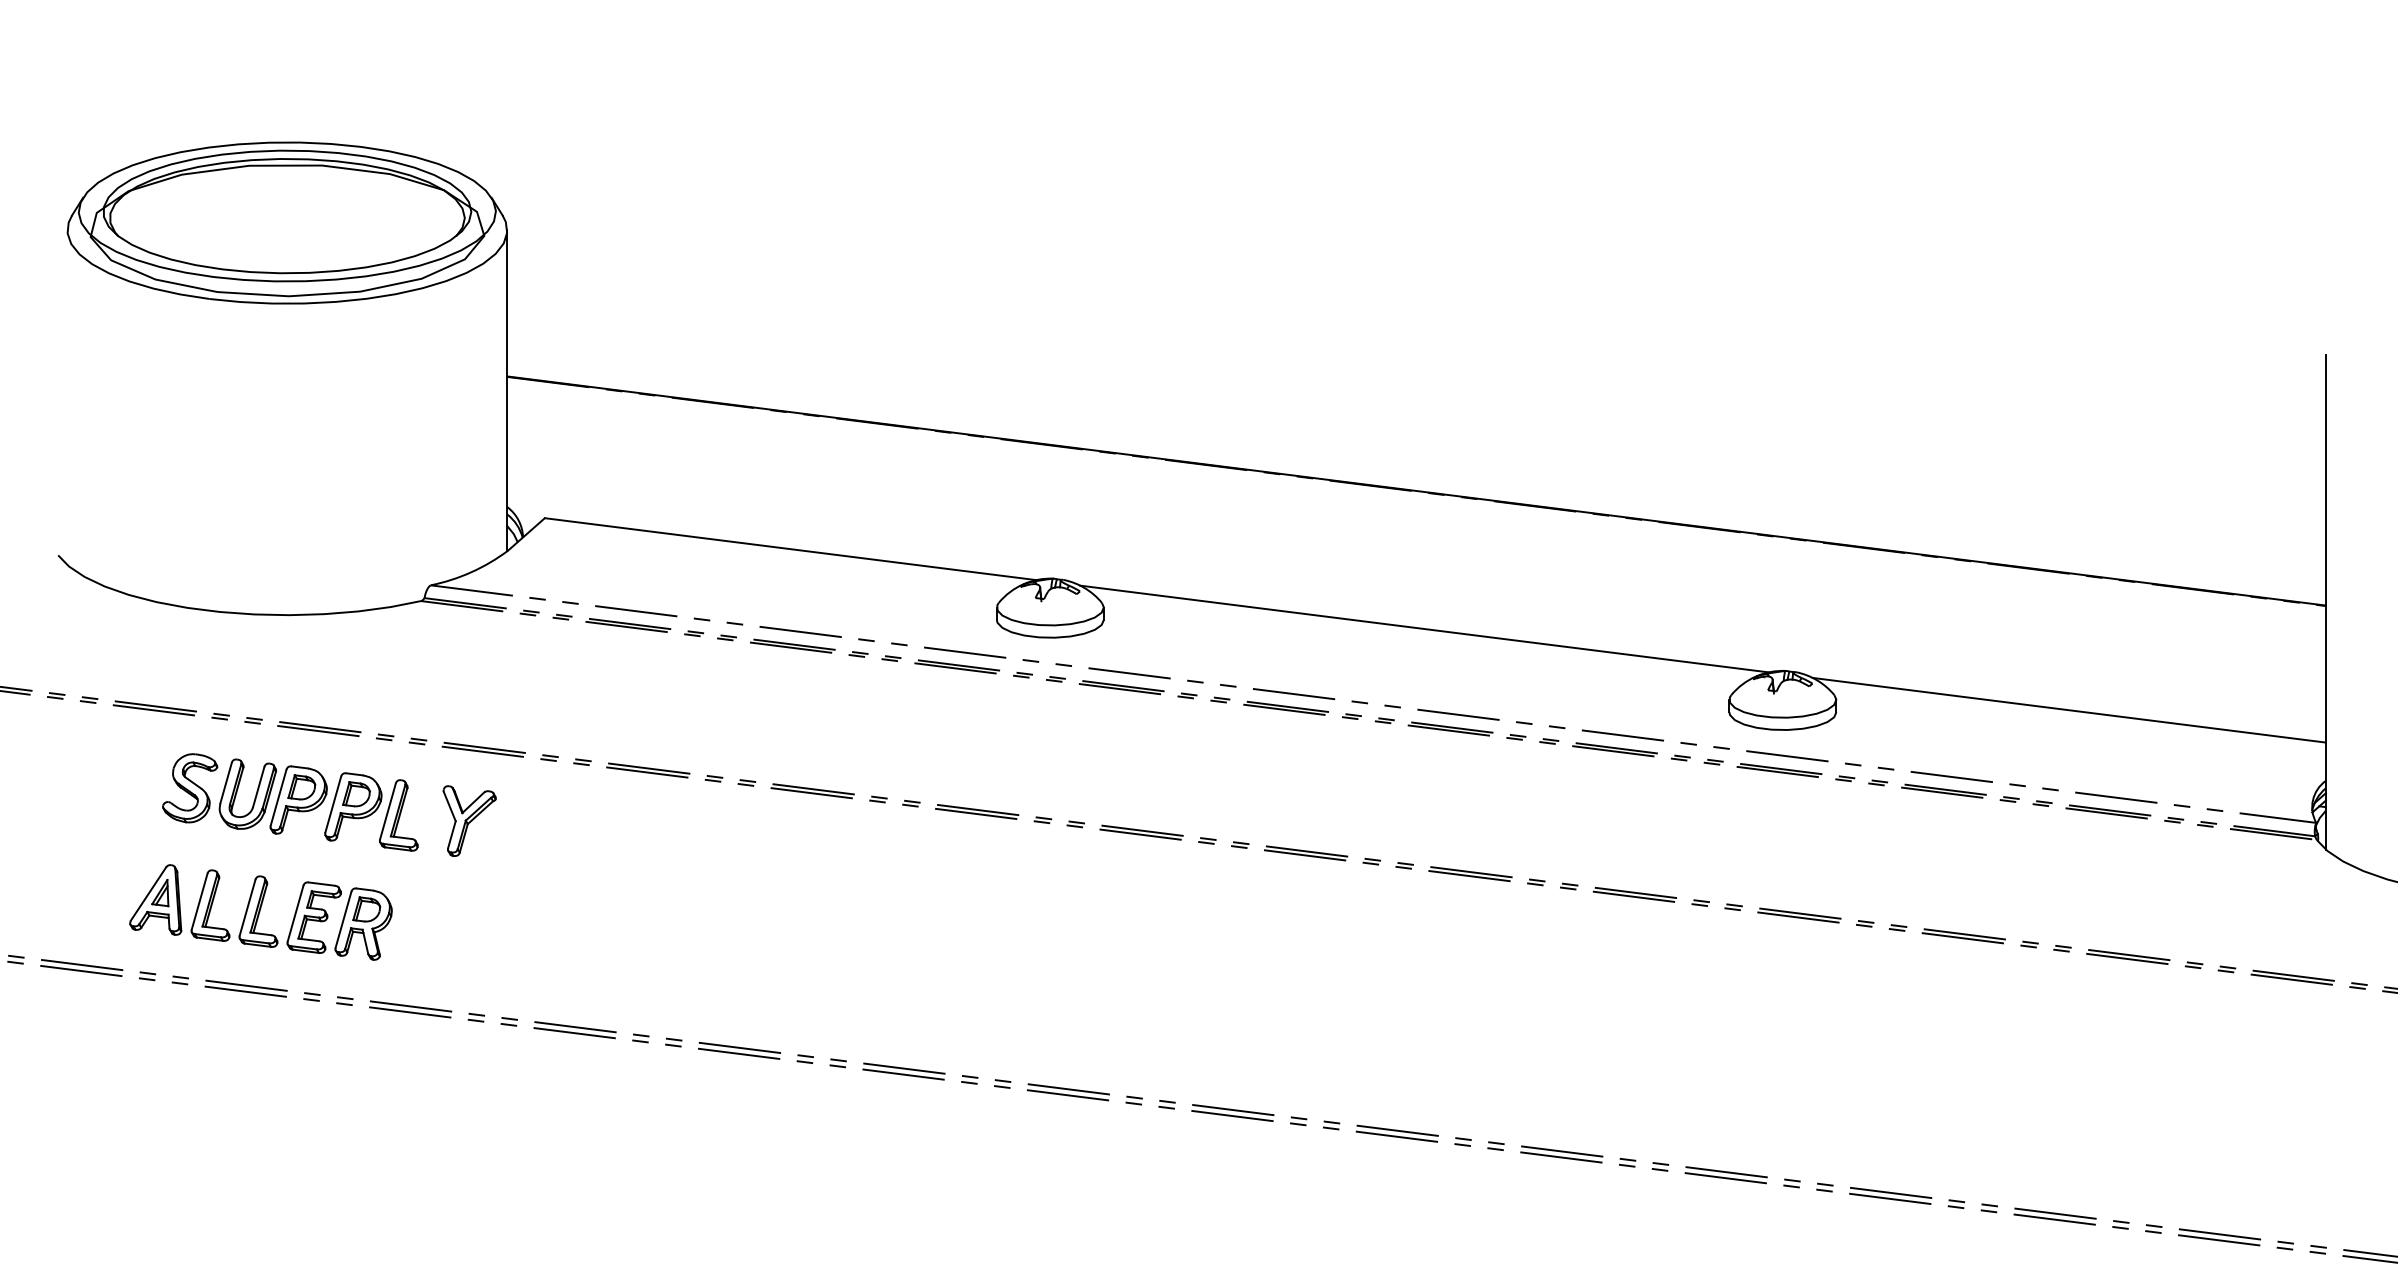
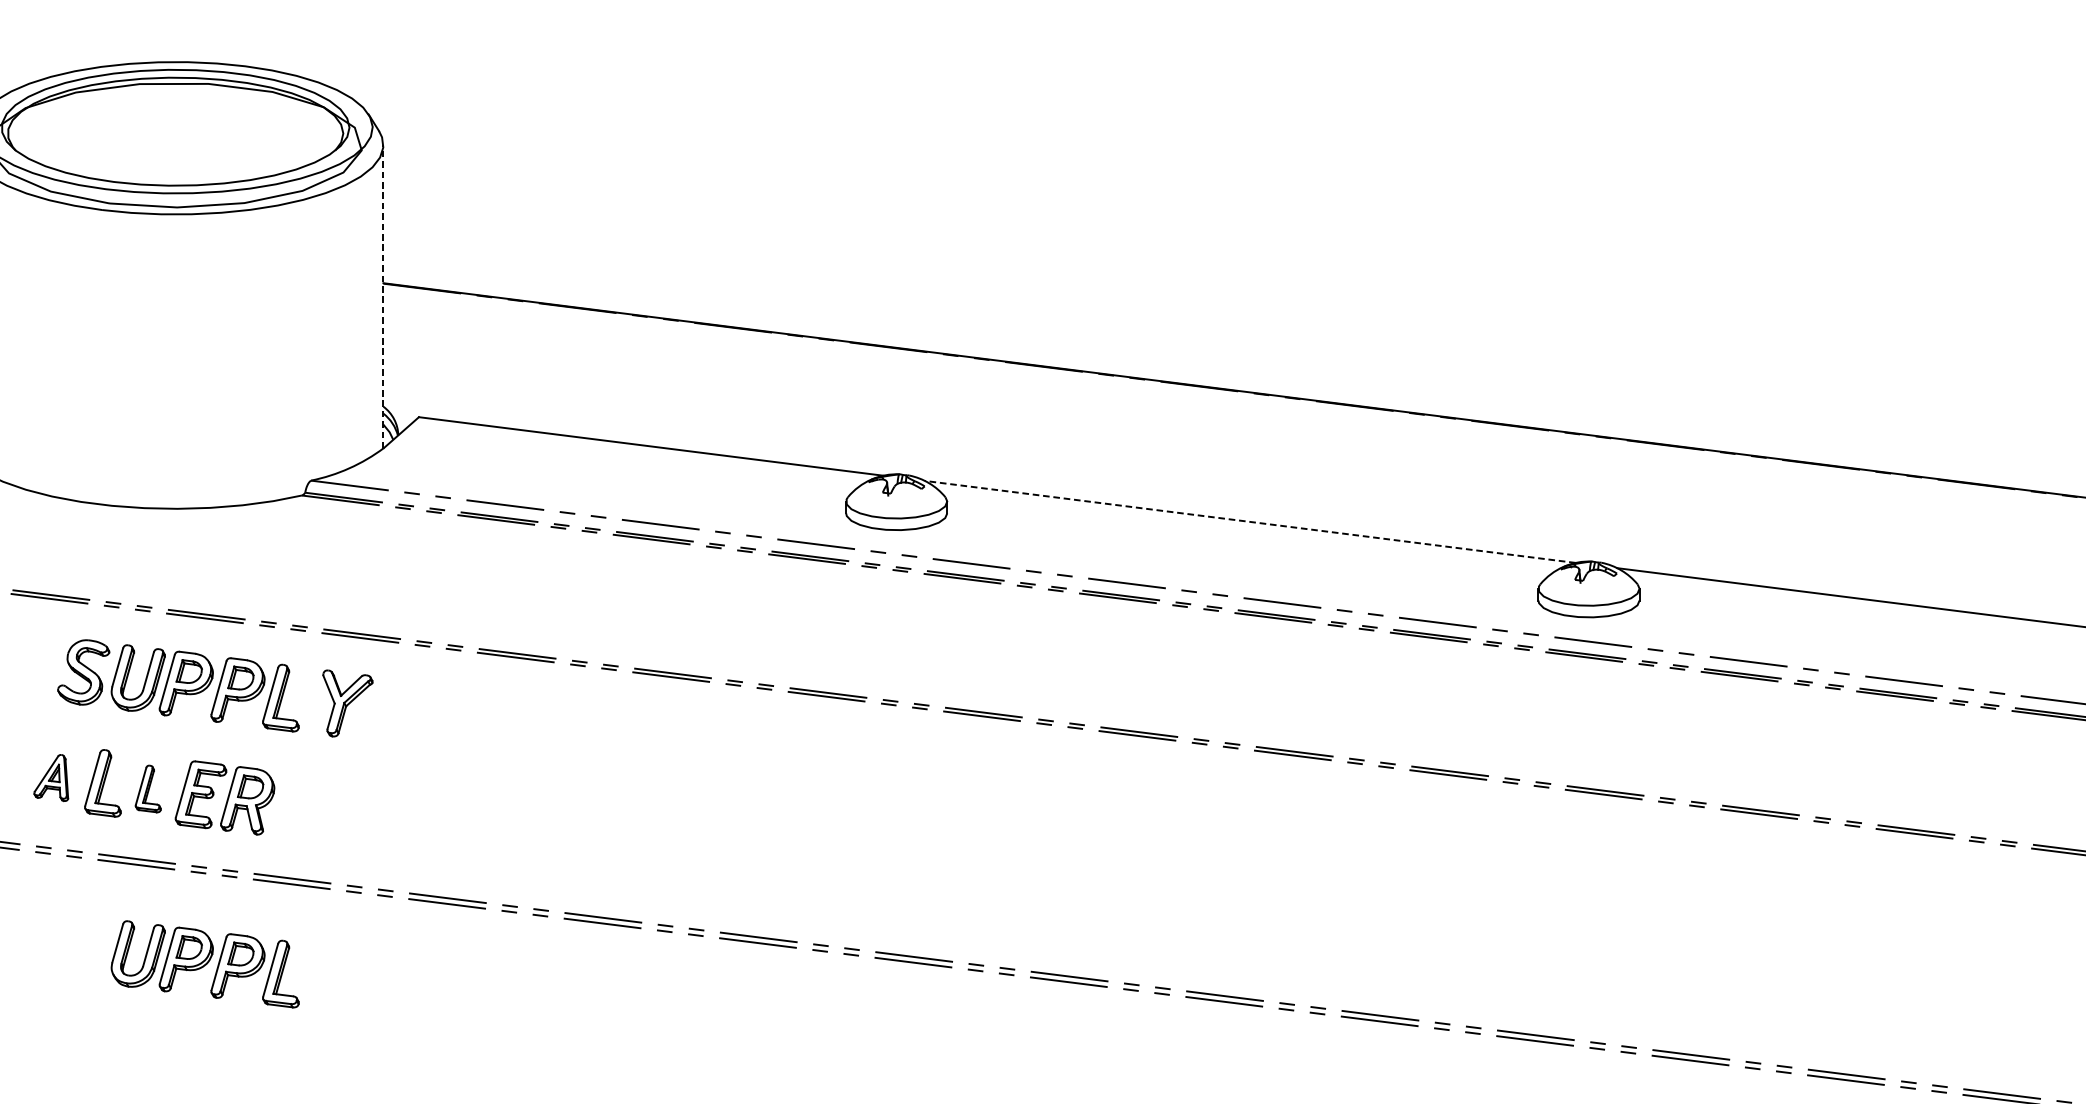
line: (507, 390) -> (383, 296), solid -> dashed
line: (1424, 629) -> (1250, 522), solid -> dashed
part: (155, 899) -> (50, 777), size x0.7
part: (258, 911) -> (148, 788), size x0.7
part: (318, 1096) -> (205, 963), added

